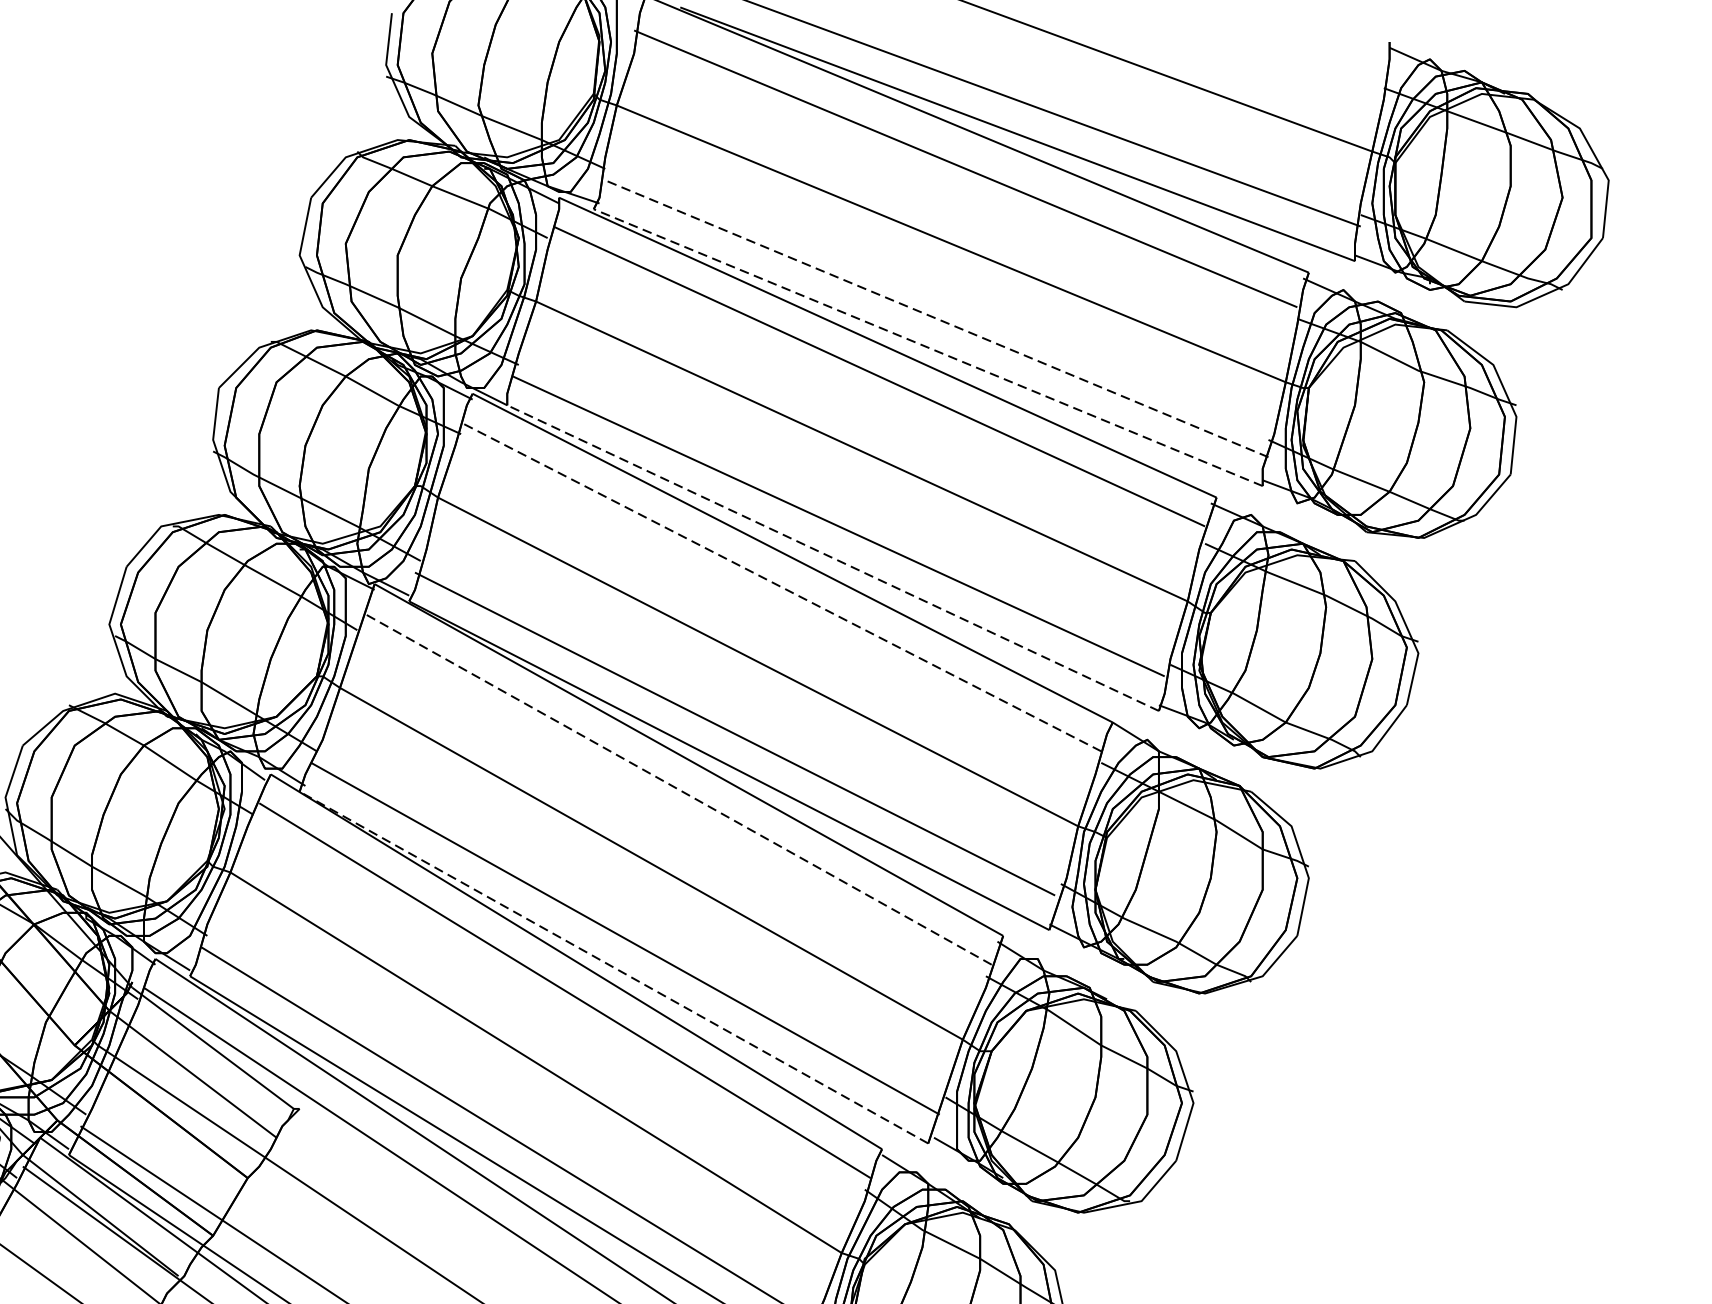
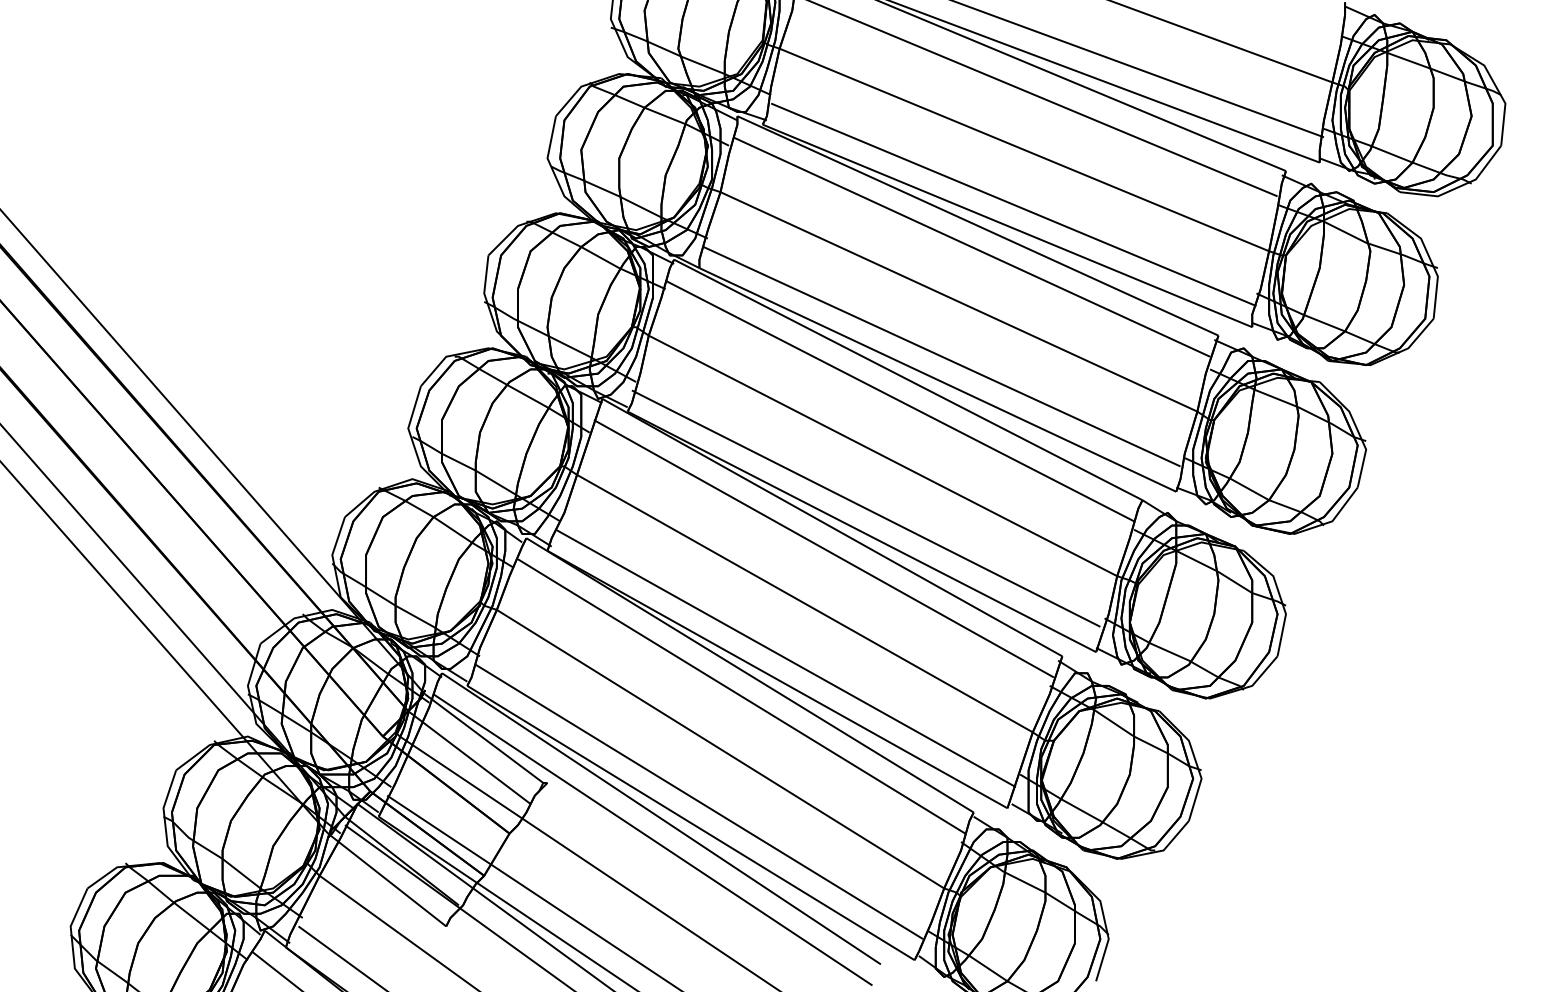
line: (936, 318) -> (1013, 204), dashed -> solid
line: (928, 347) -> (1007, 225), dashed -> solid
line: (832, 557) -> (937, 379), dashed -> solid
line: (780, 586) -> (899, 400), dashed -> solid
line: (676, 788) -> (823, 548), dashed -> solid
line: (613, 967) -> (777, 679), dashed -> solid

